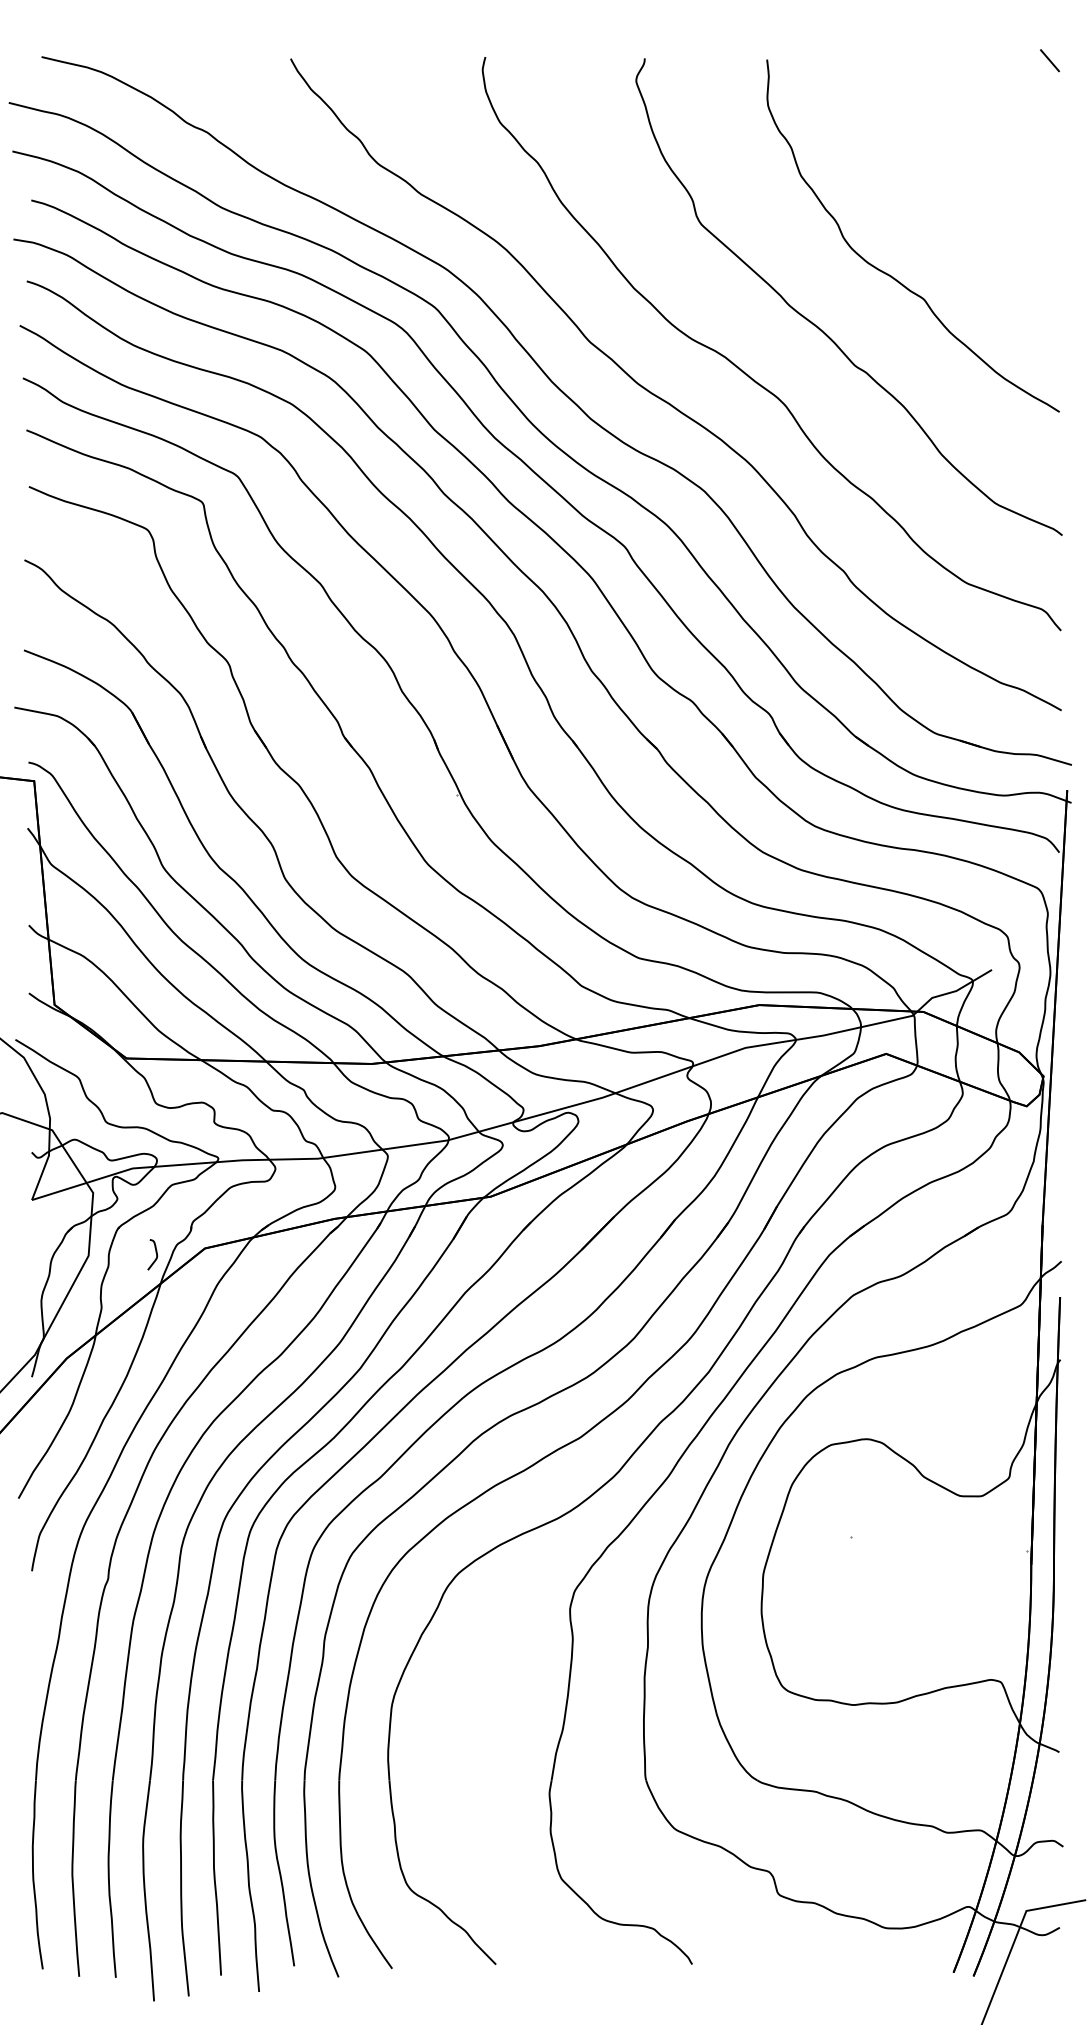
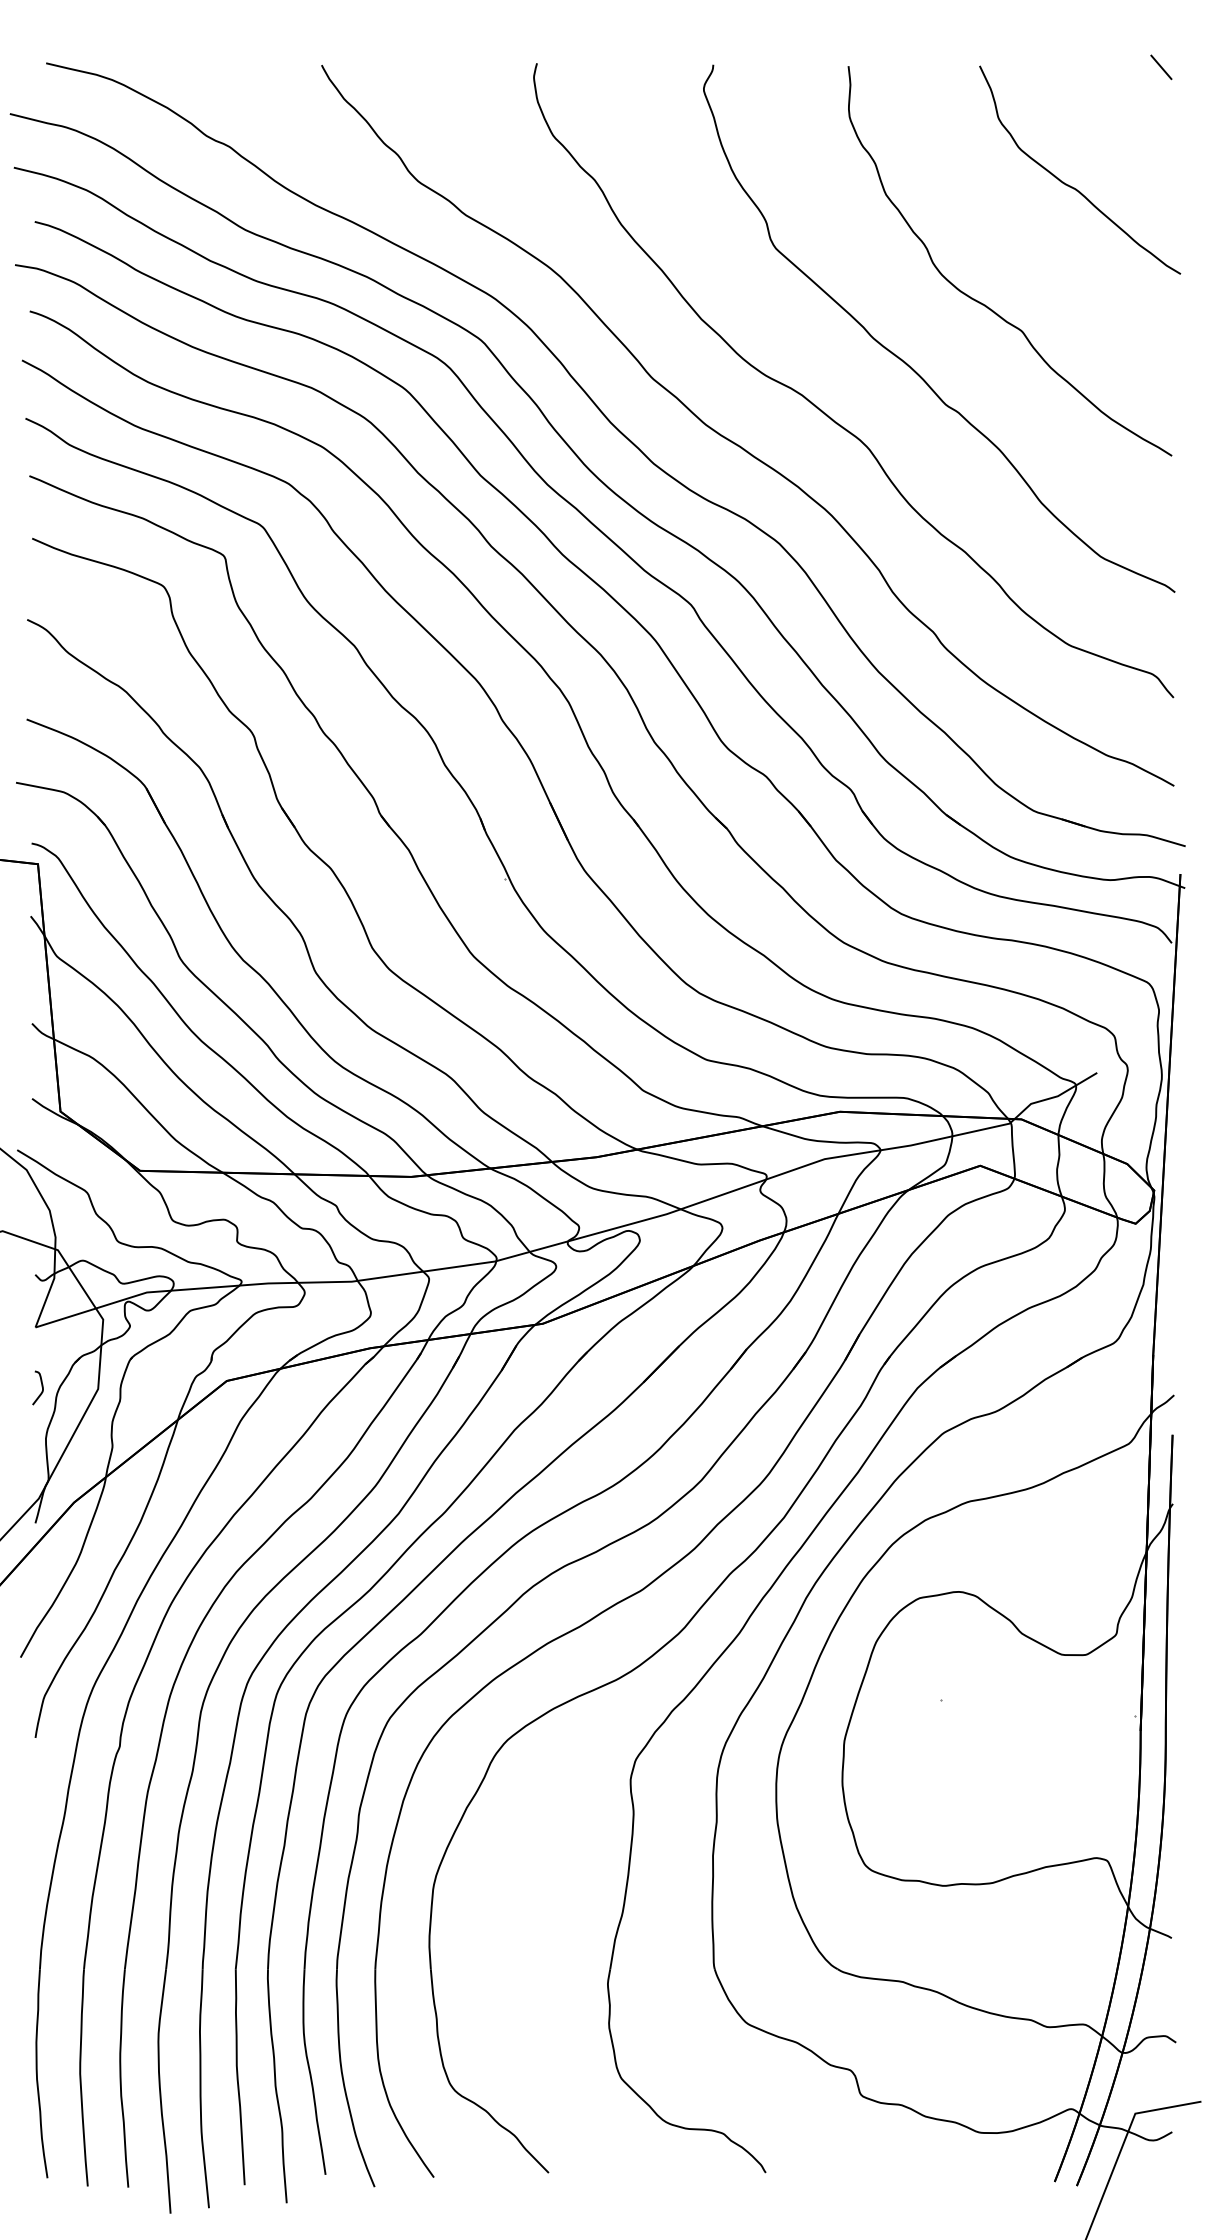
curve: (969, 168) -> (1072, 186), added
curve: (155, 1254) -> (41, 1387), moved

